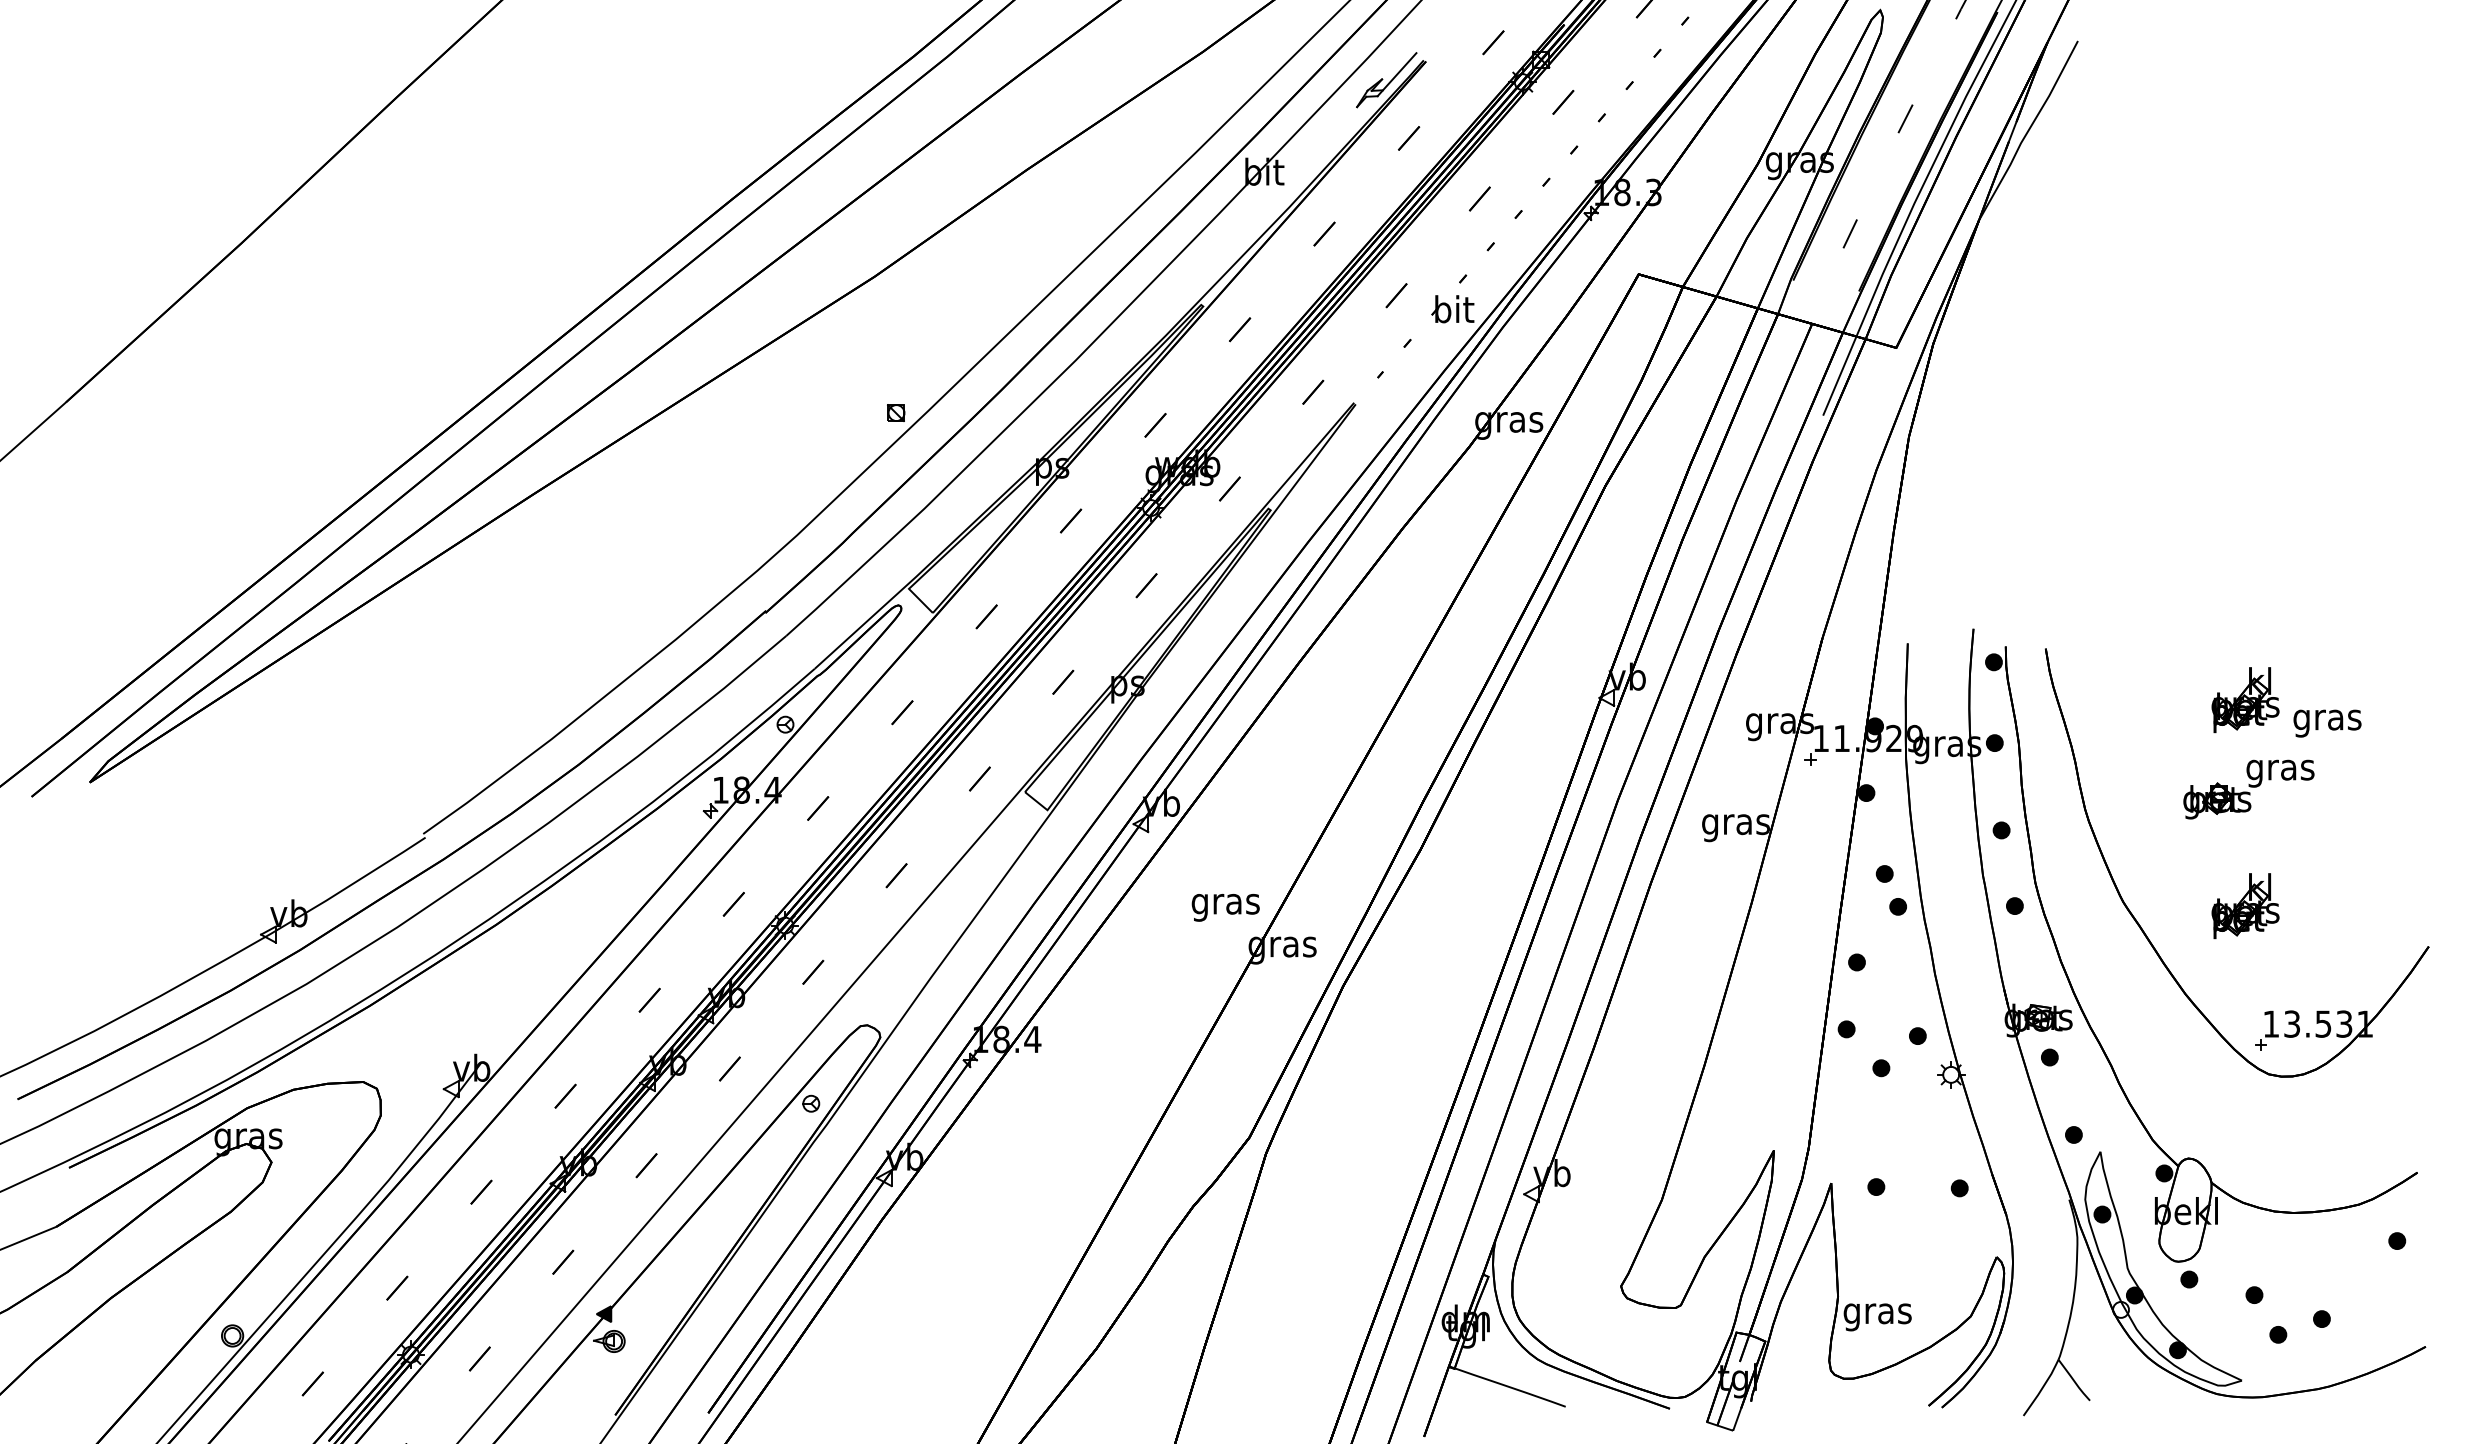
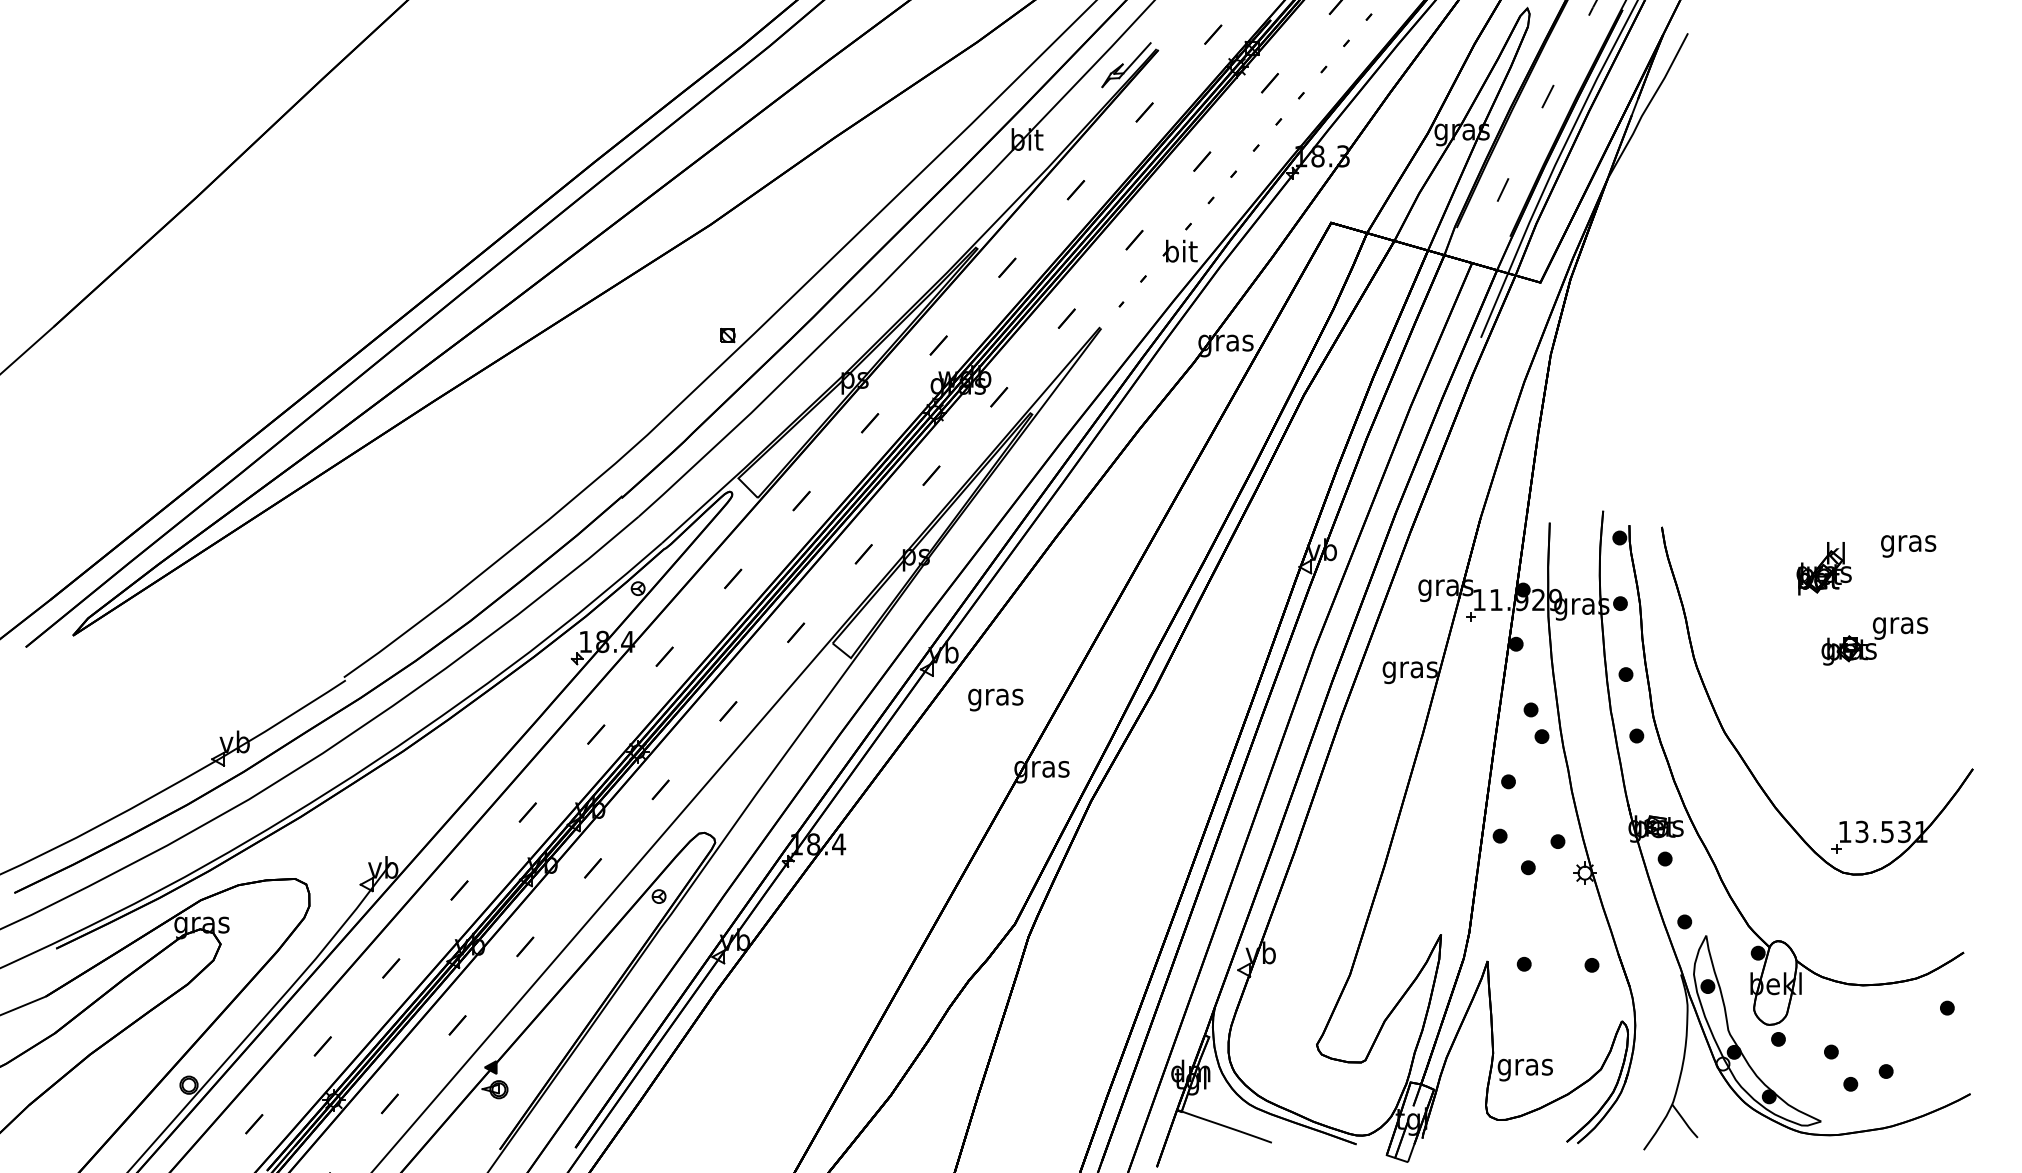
text: (2327, 723) -> (1908, 546), moved
part: (2248, 789) -> (1874, 641), moved
part: (2245, 906) -> (1824, 736), removed
text: (1225, 907) -> (995, 699), moved

